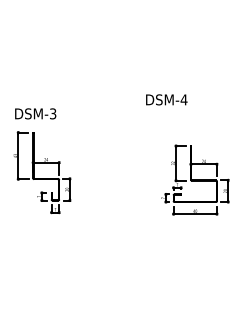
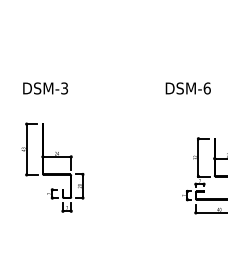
text: (183, 99) -> (206, 88), DSM-4 -> DSM-6
text: (35, 113) -> (45, 88), moved

